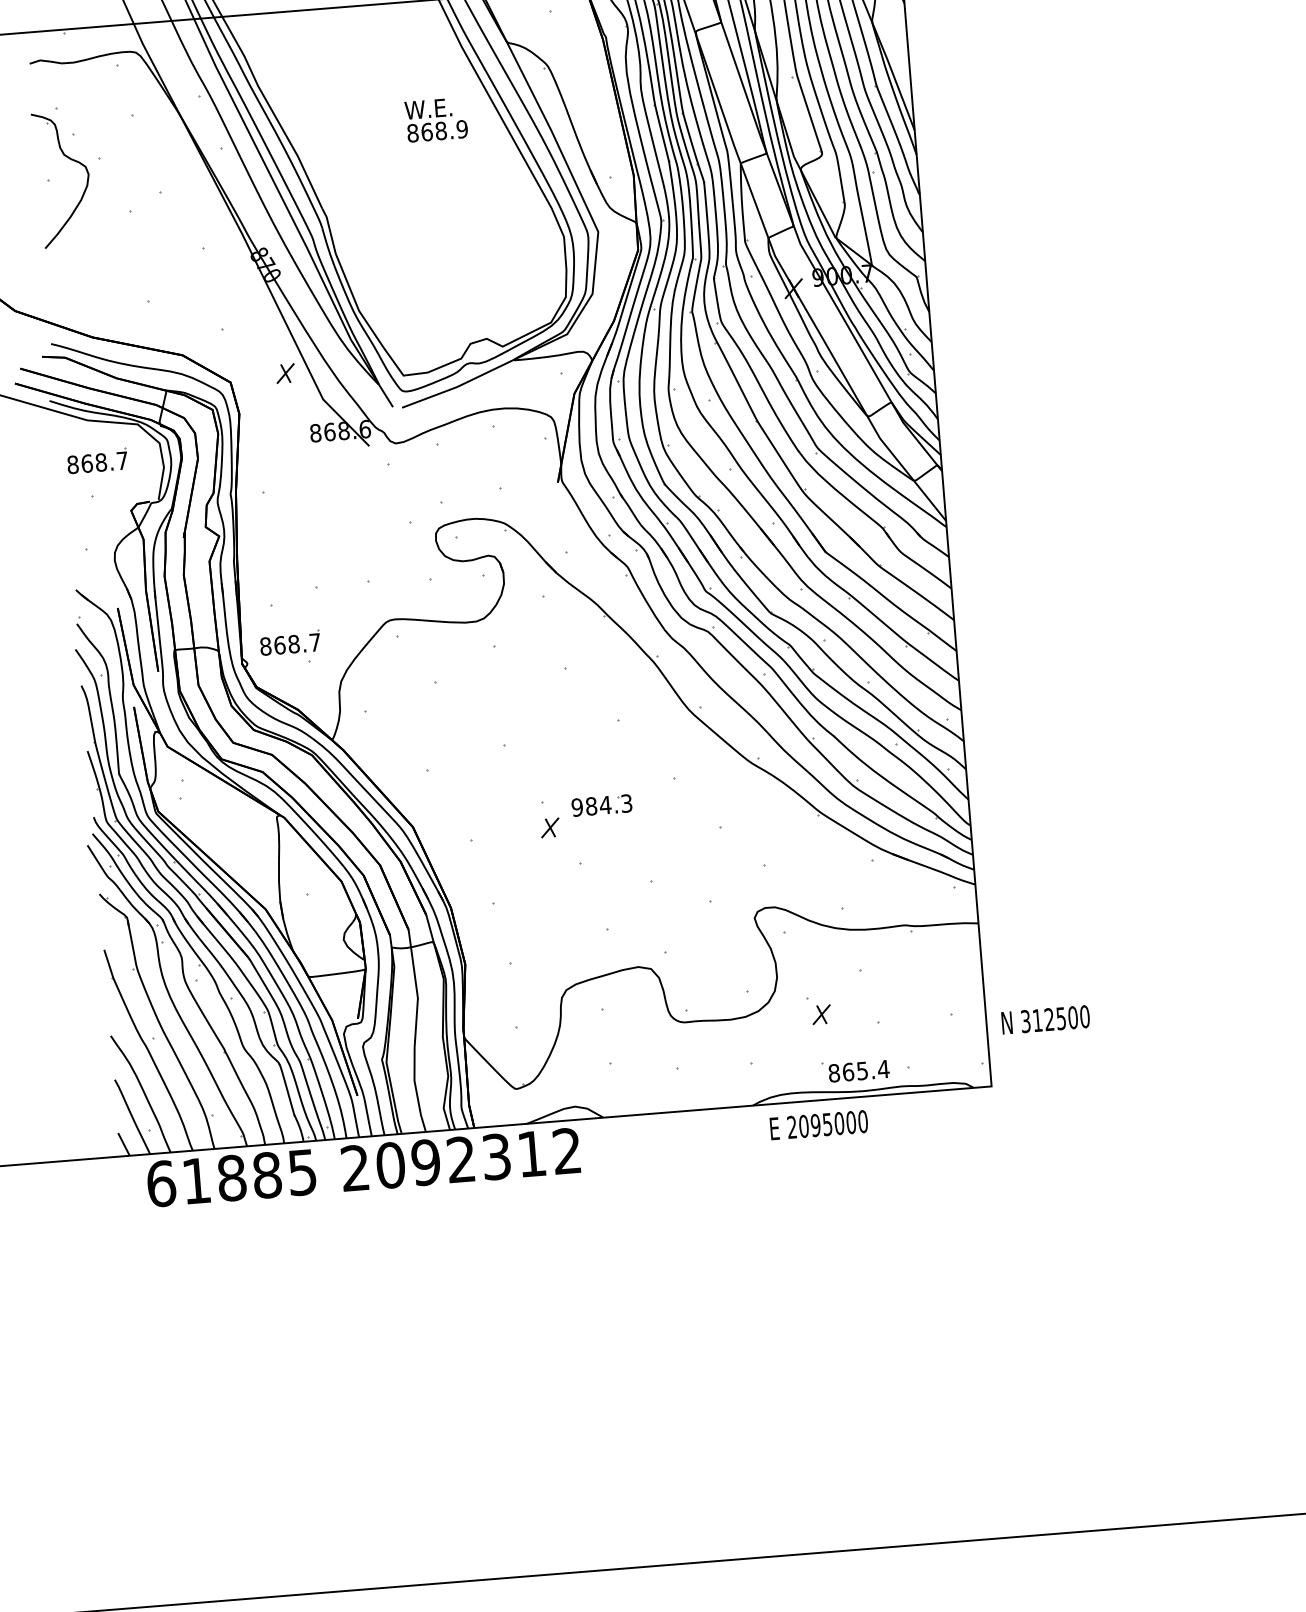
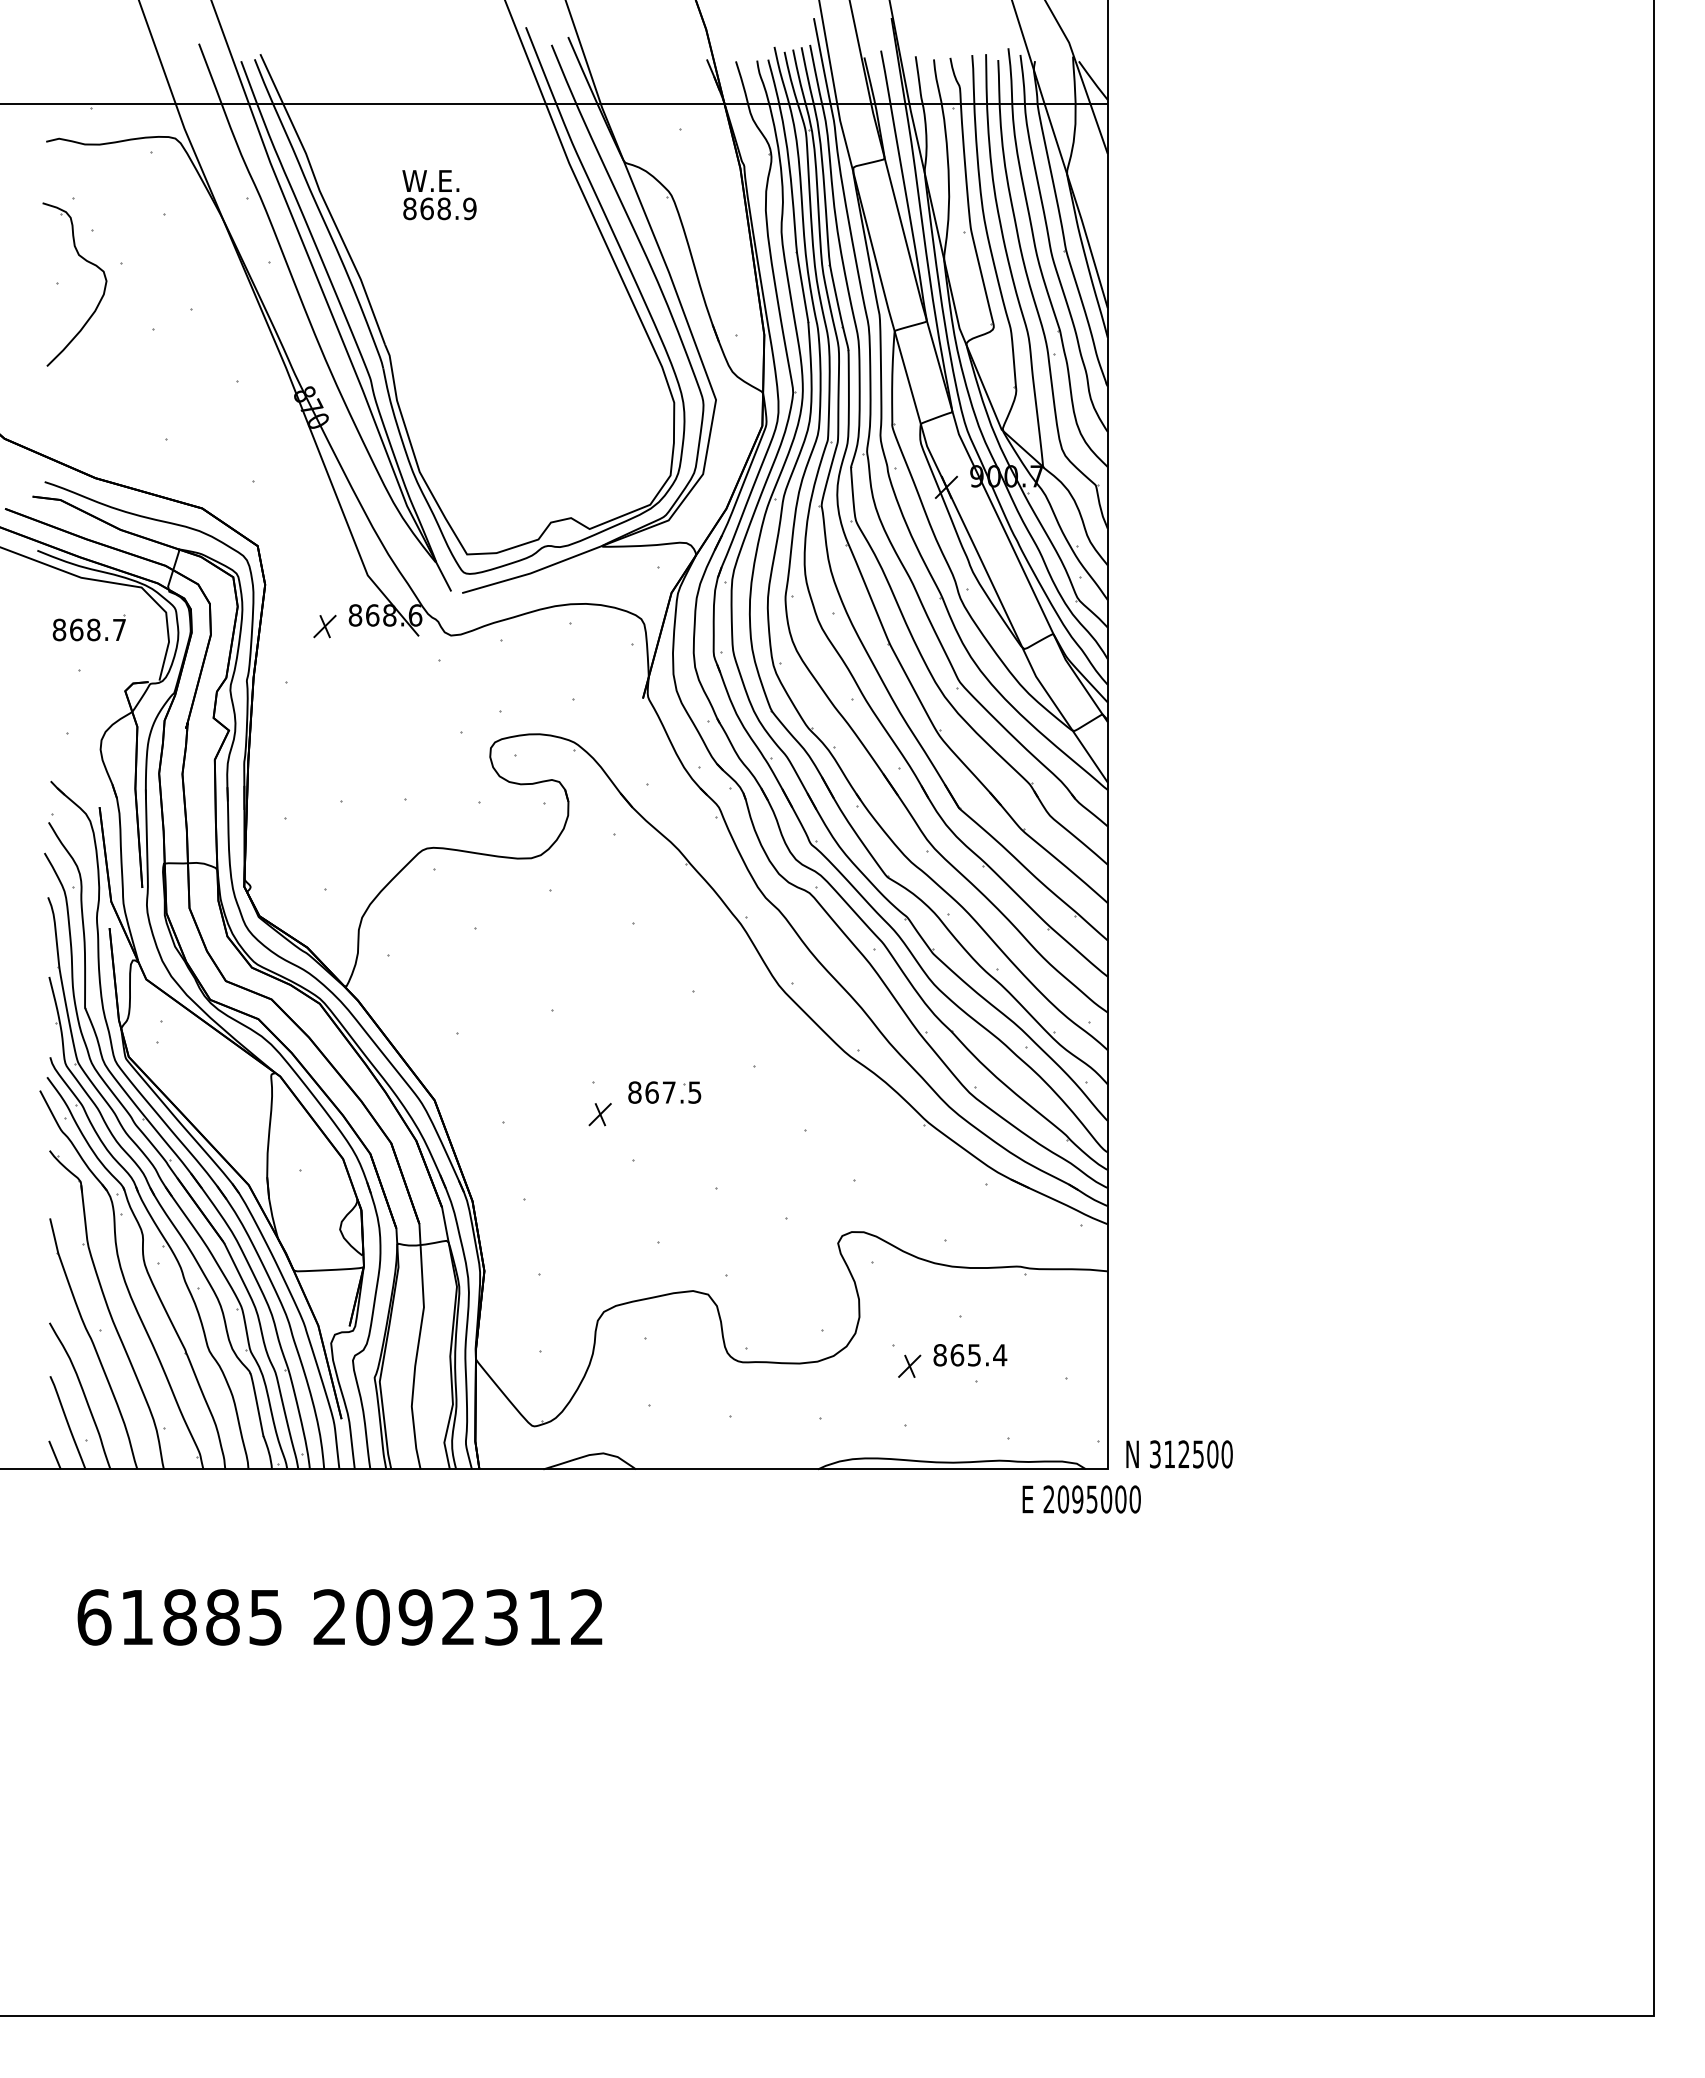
text: (436, 120) -> (439, 195), moved
part: (285, 373) -> (324, 626), moved
part: (289, 642) -> (303, 865), removed
text: (601, 805) -> (664, 1092), 984.3 -> 867.5
text: (1045, 1020) -> (1179, 1454), moved
text: (859, 1071) -> (970, 1355), moved
text: (818, 1125) -> (1081, 1499), moved
text: (363, 1167) -> (339, 1617), moved

